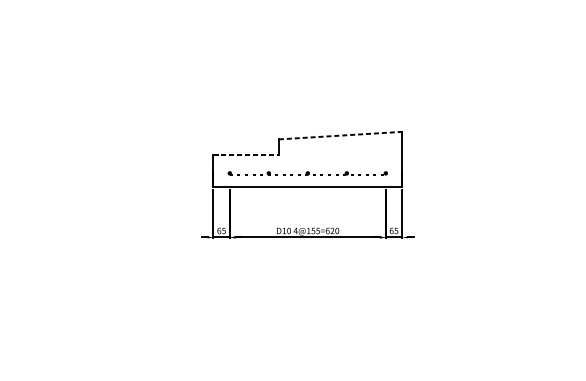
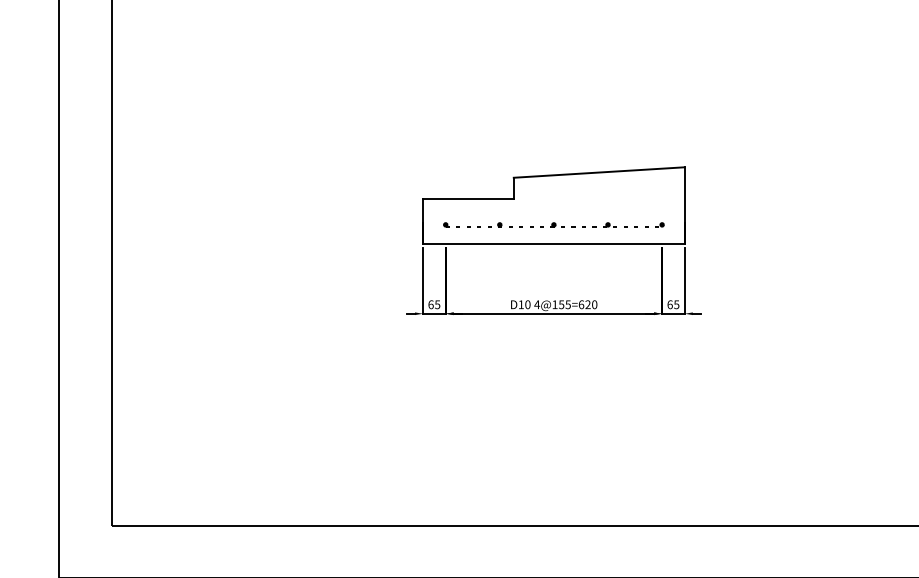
line: (340, 135) -> (599, 172), dashed -> solid
line: (246, 154) -> (468, 198), dashed -> solid

